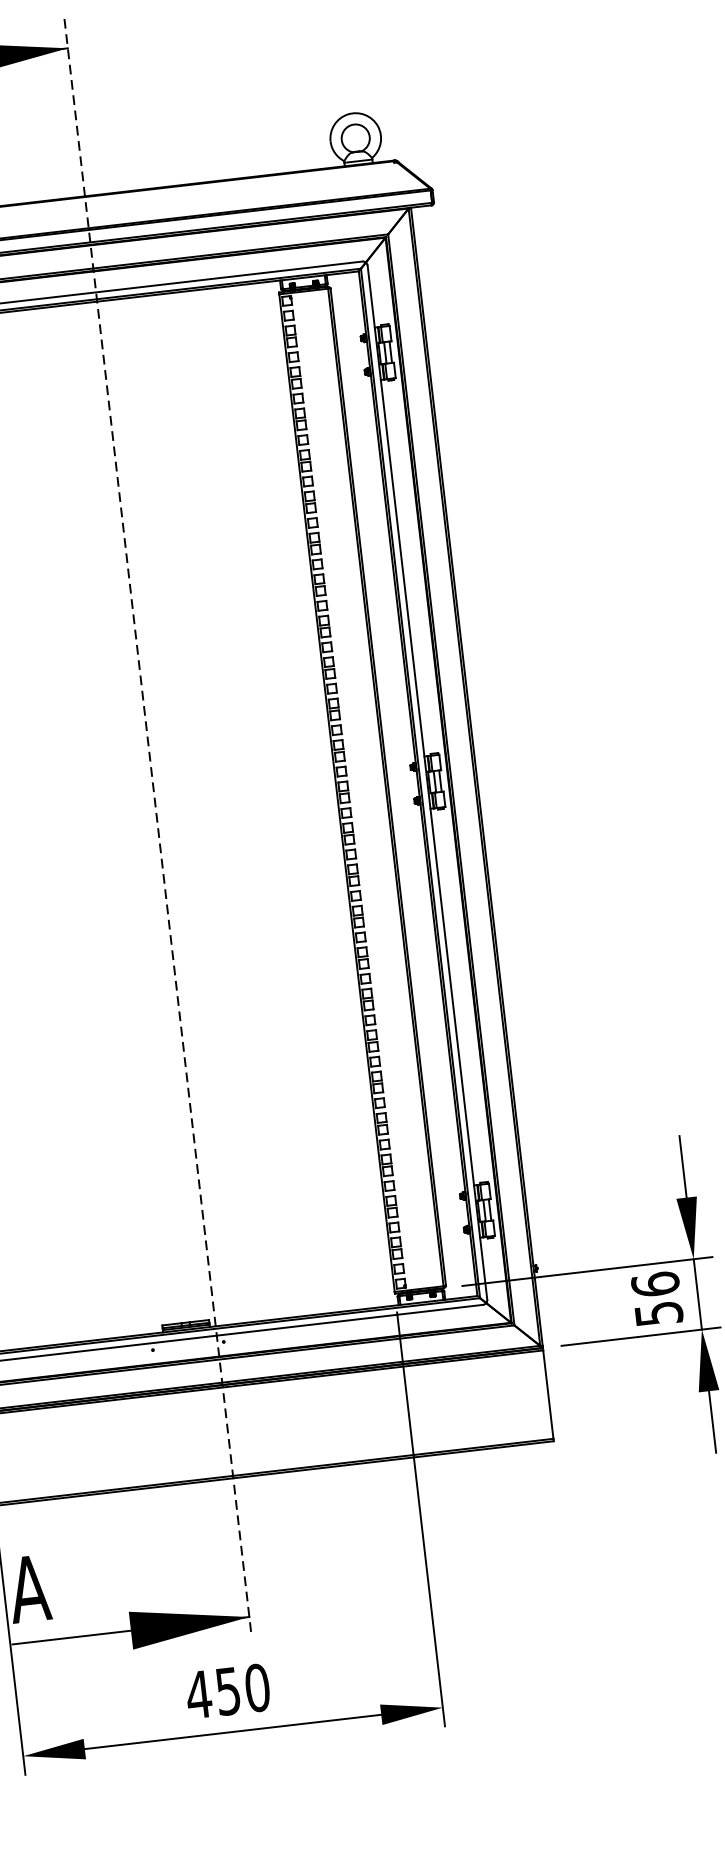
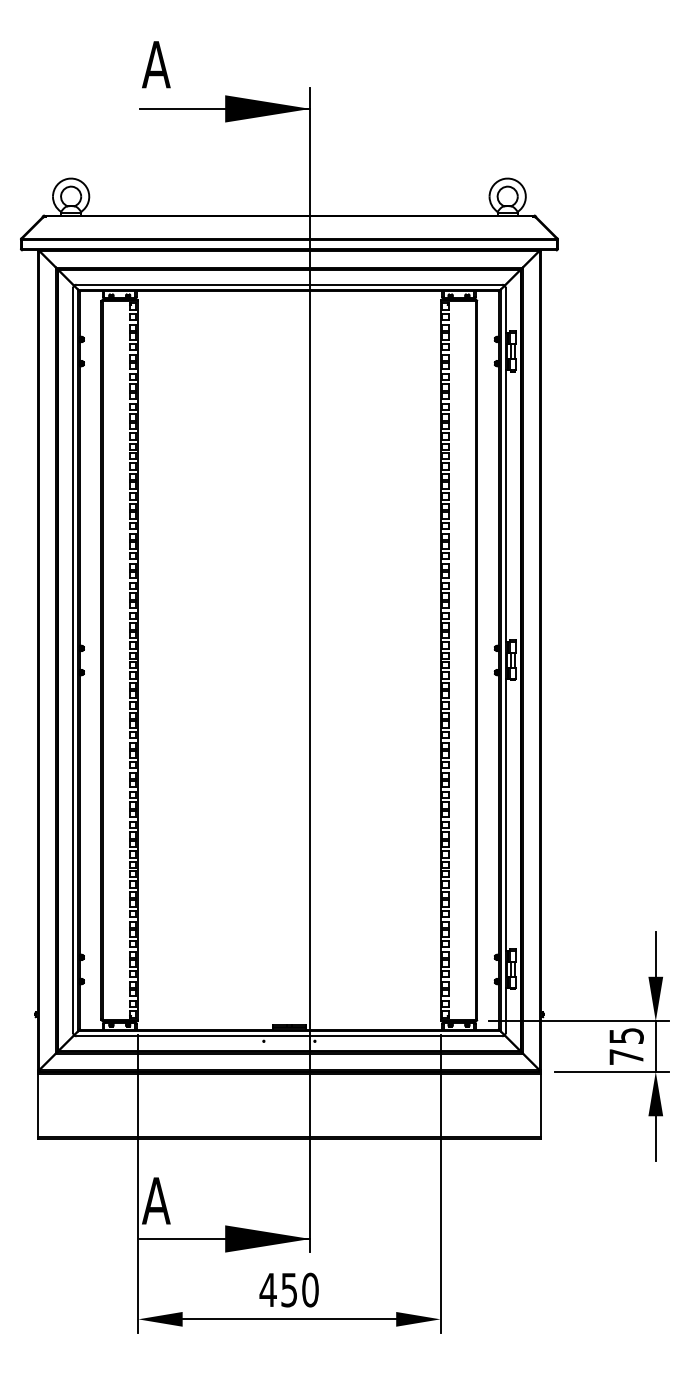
line: (158, 827) -> (310, 670), dashed -> solid
text: (656, 1297) -> (626, 1045), 56 -> 75

